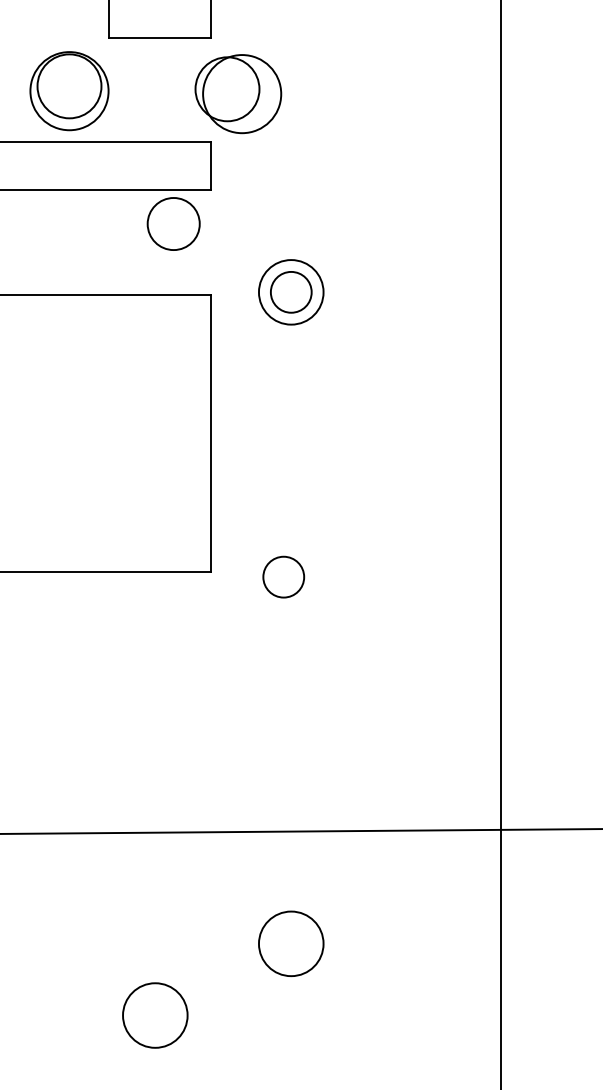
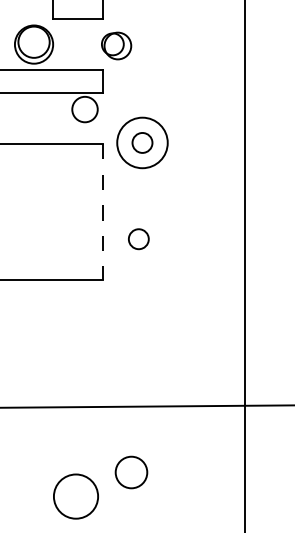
part: (238, 93) -> (116, 45), size x0.7
circle: (291, 291) -> (142, 142), size x1.6
line: (211, 432) -> (103, 211), solid -> dashed
circle: (283, 577) -> (138, 239), moved
circle: (291, 943) -> (131, 472), moved
circle: (154, 1015) -> (75, 496), size x1.4

